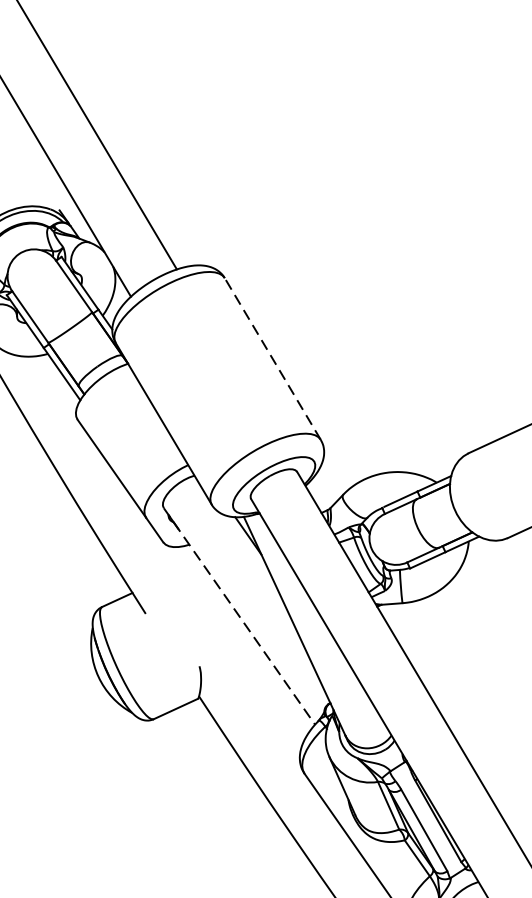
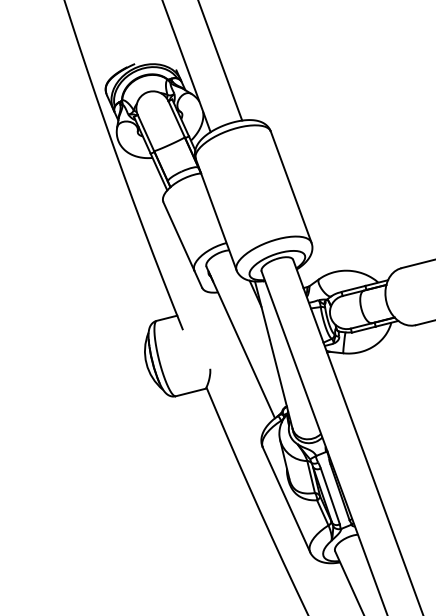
line: (273, 357) -> (291, 186), dashed -> solid
line: (239, 617) -> (240, 343), dashed -> solid

